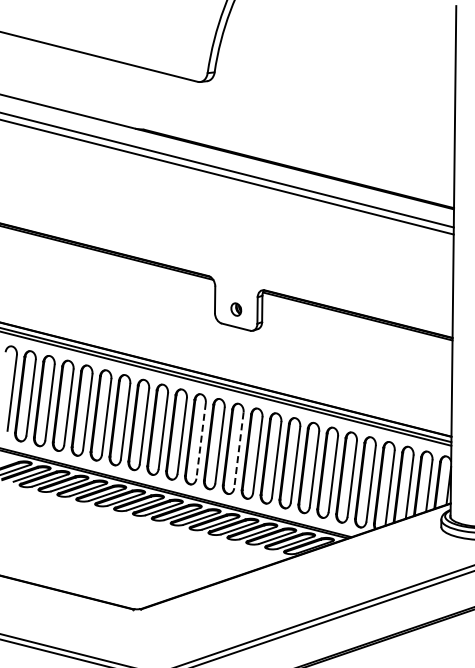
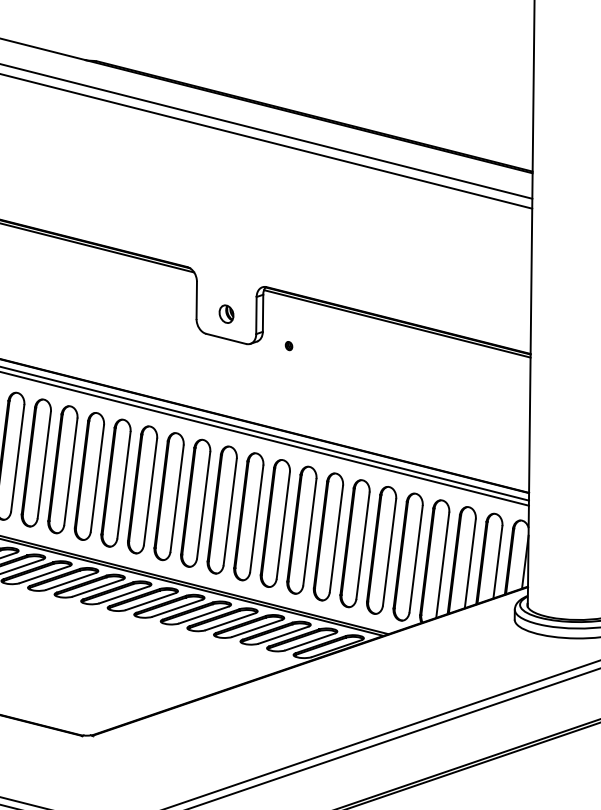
part: (280, 332) -> (288, 346), added
line: (201, 441) -> (177, 499), dashed -> solid
line: (238, 450) -> (229, 512), dashed -> solid

